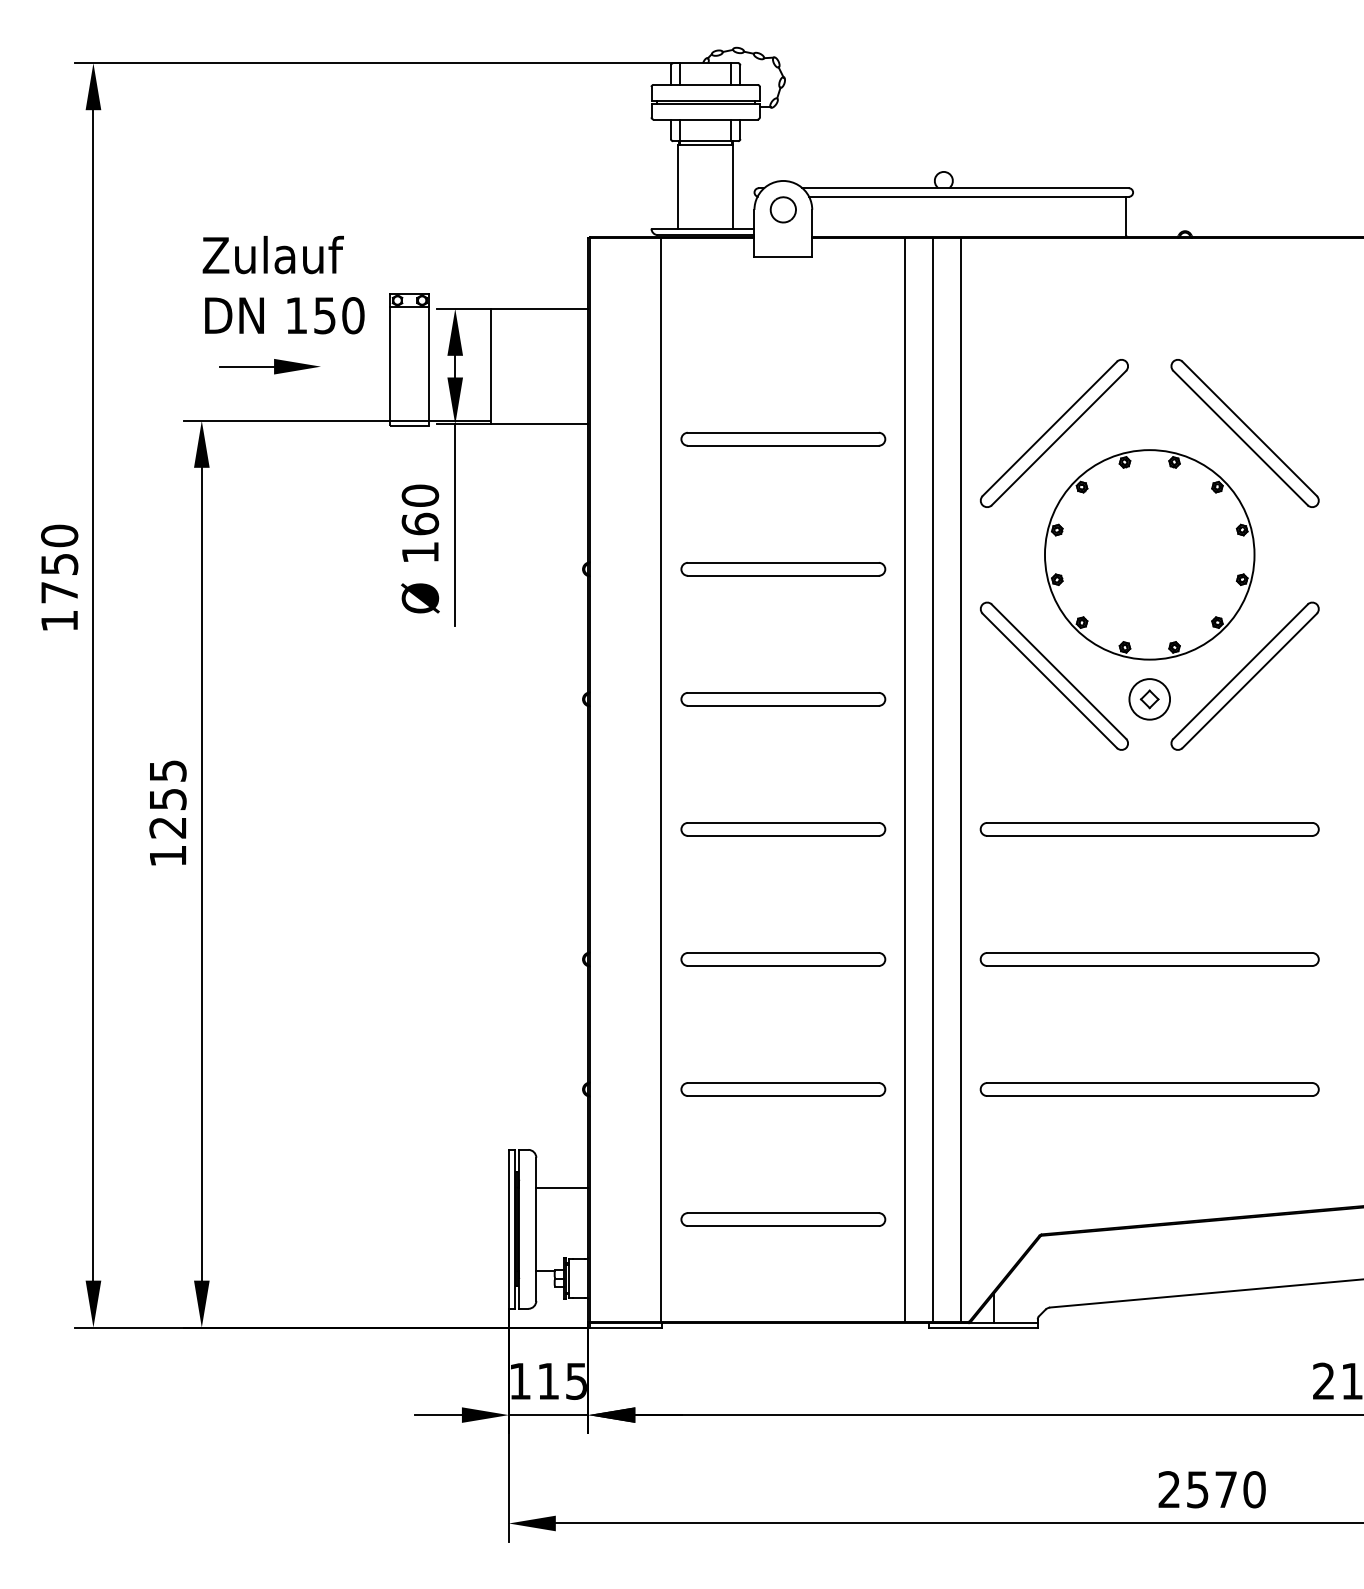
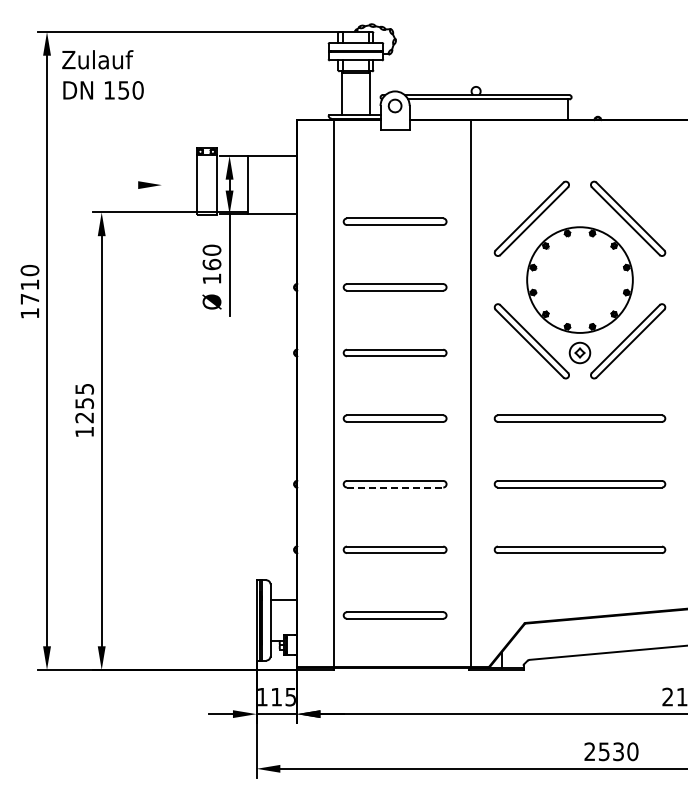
text: (282, 284) -> (102, 74), moved
line: (246, 367) -> (124, 185), removed
text: (58, 563) -> (29, 284), 1750 -> 1710
line: (904, 779) -> (456, 393), removed
line: (960, 779) -> (484, 393), removed
line: (784, 965) -> (395, 487), solid -> dashed
text: (1226, 1489) -> (618, 751), 2570 -> 2530

